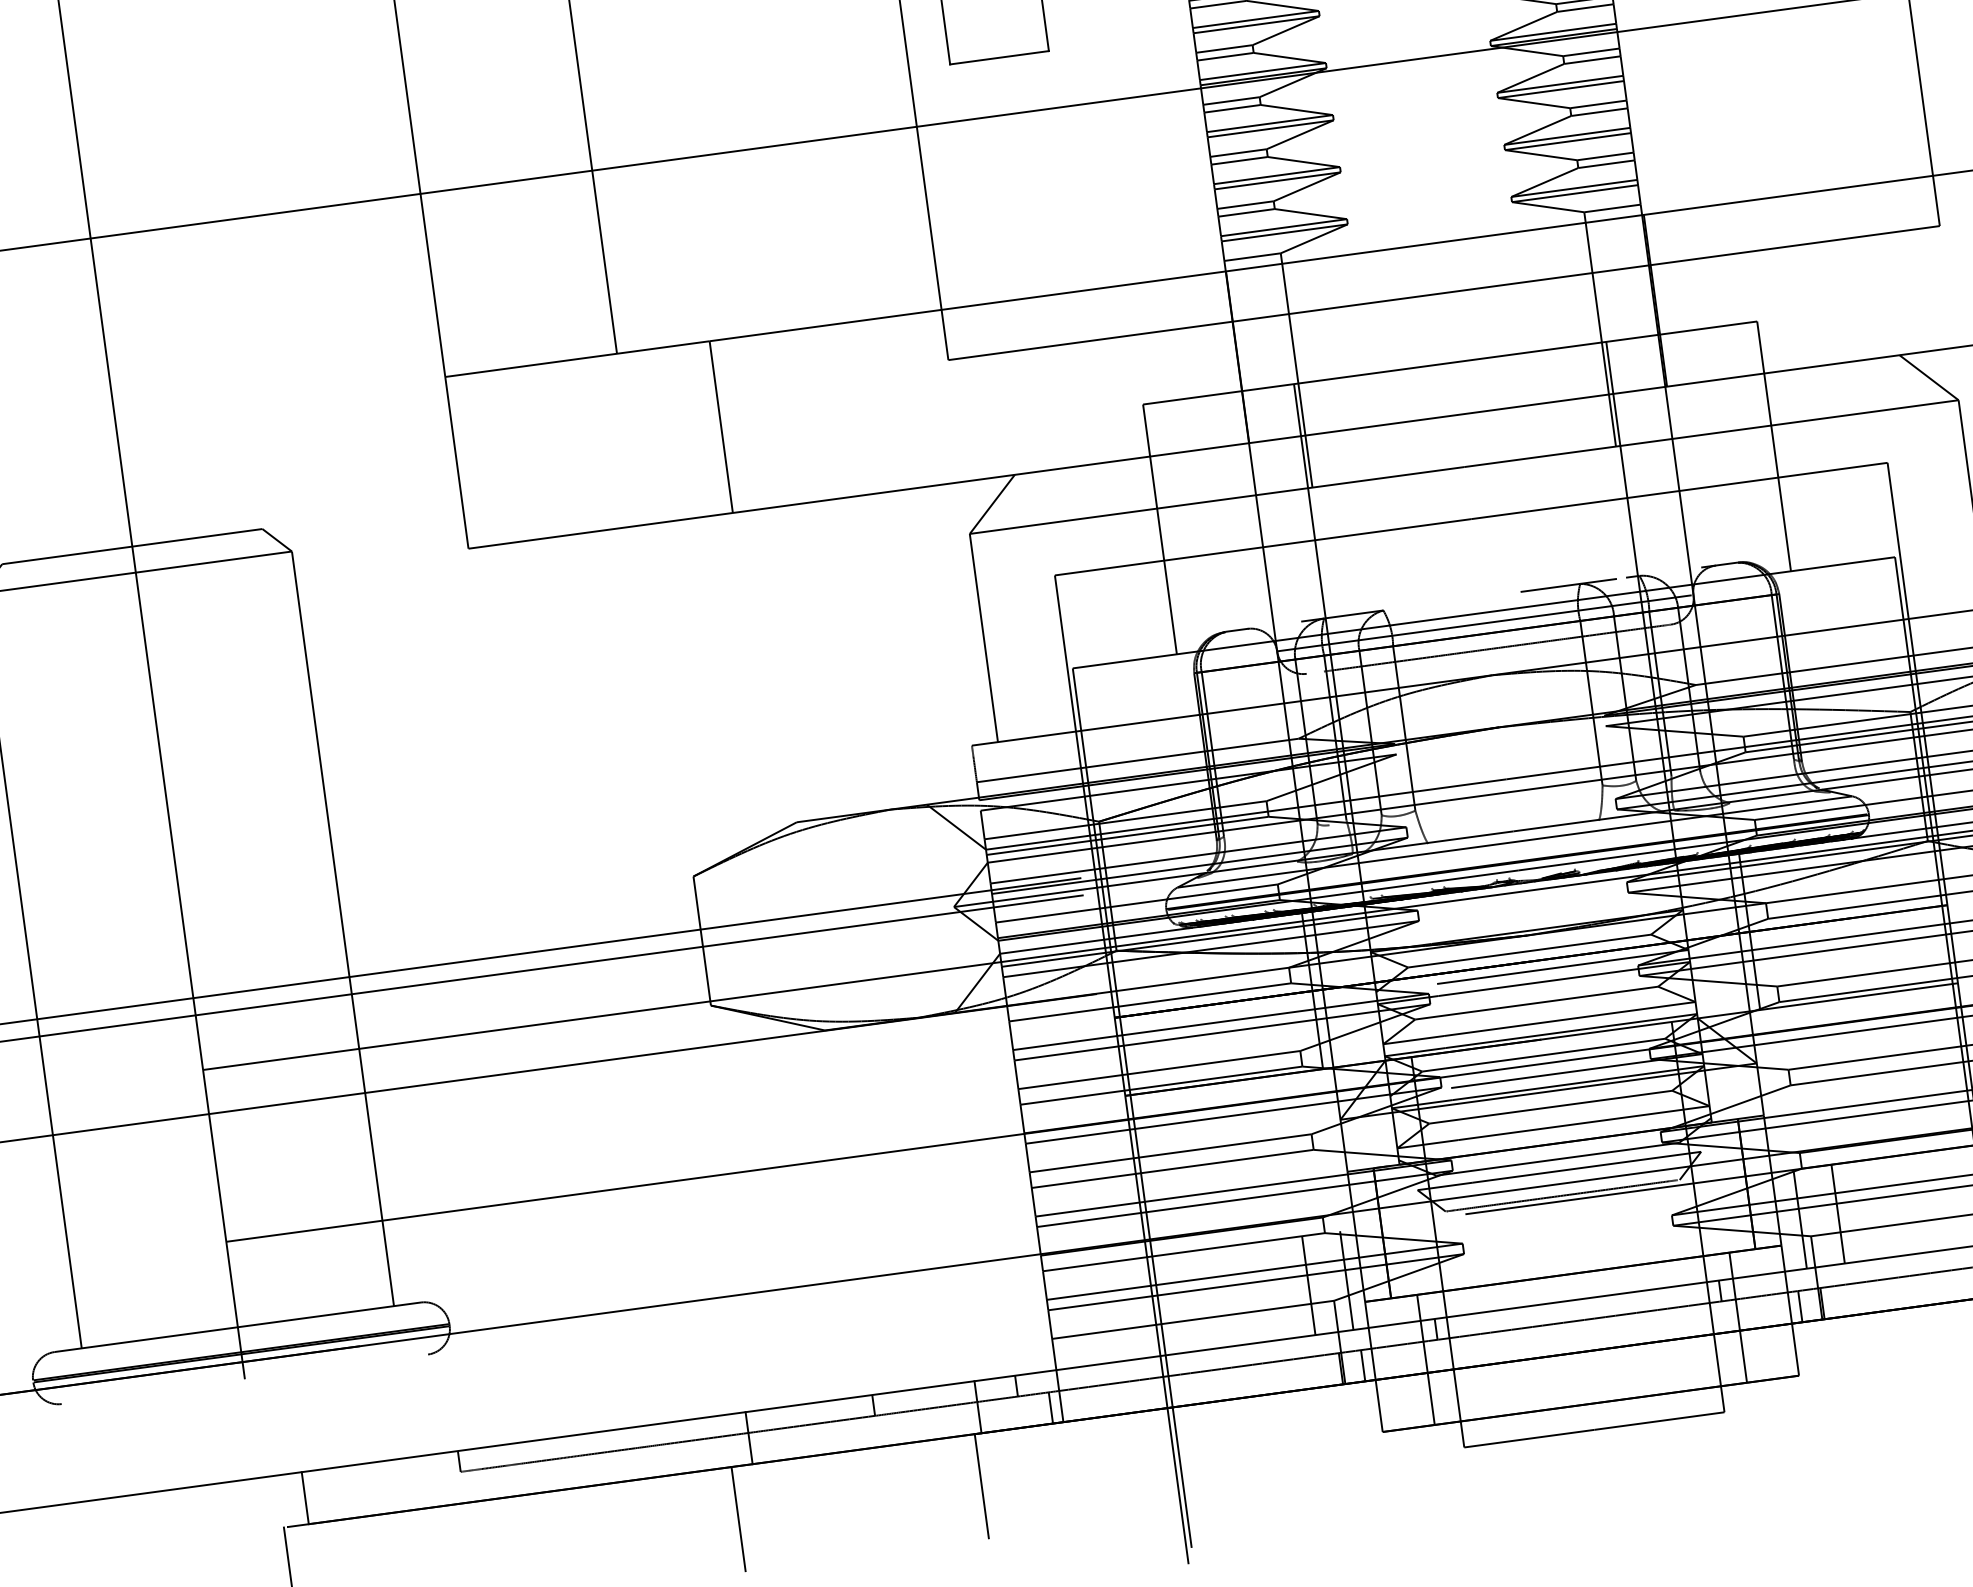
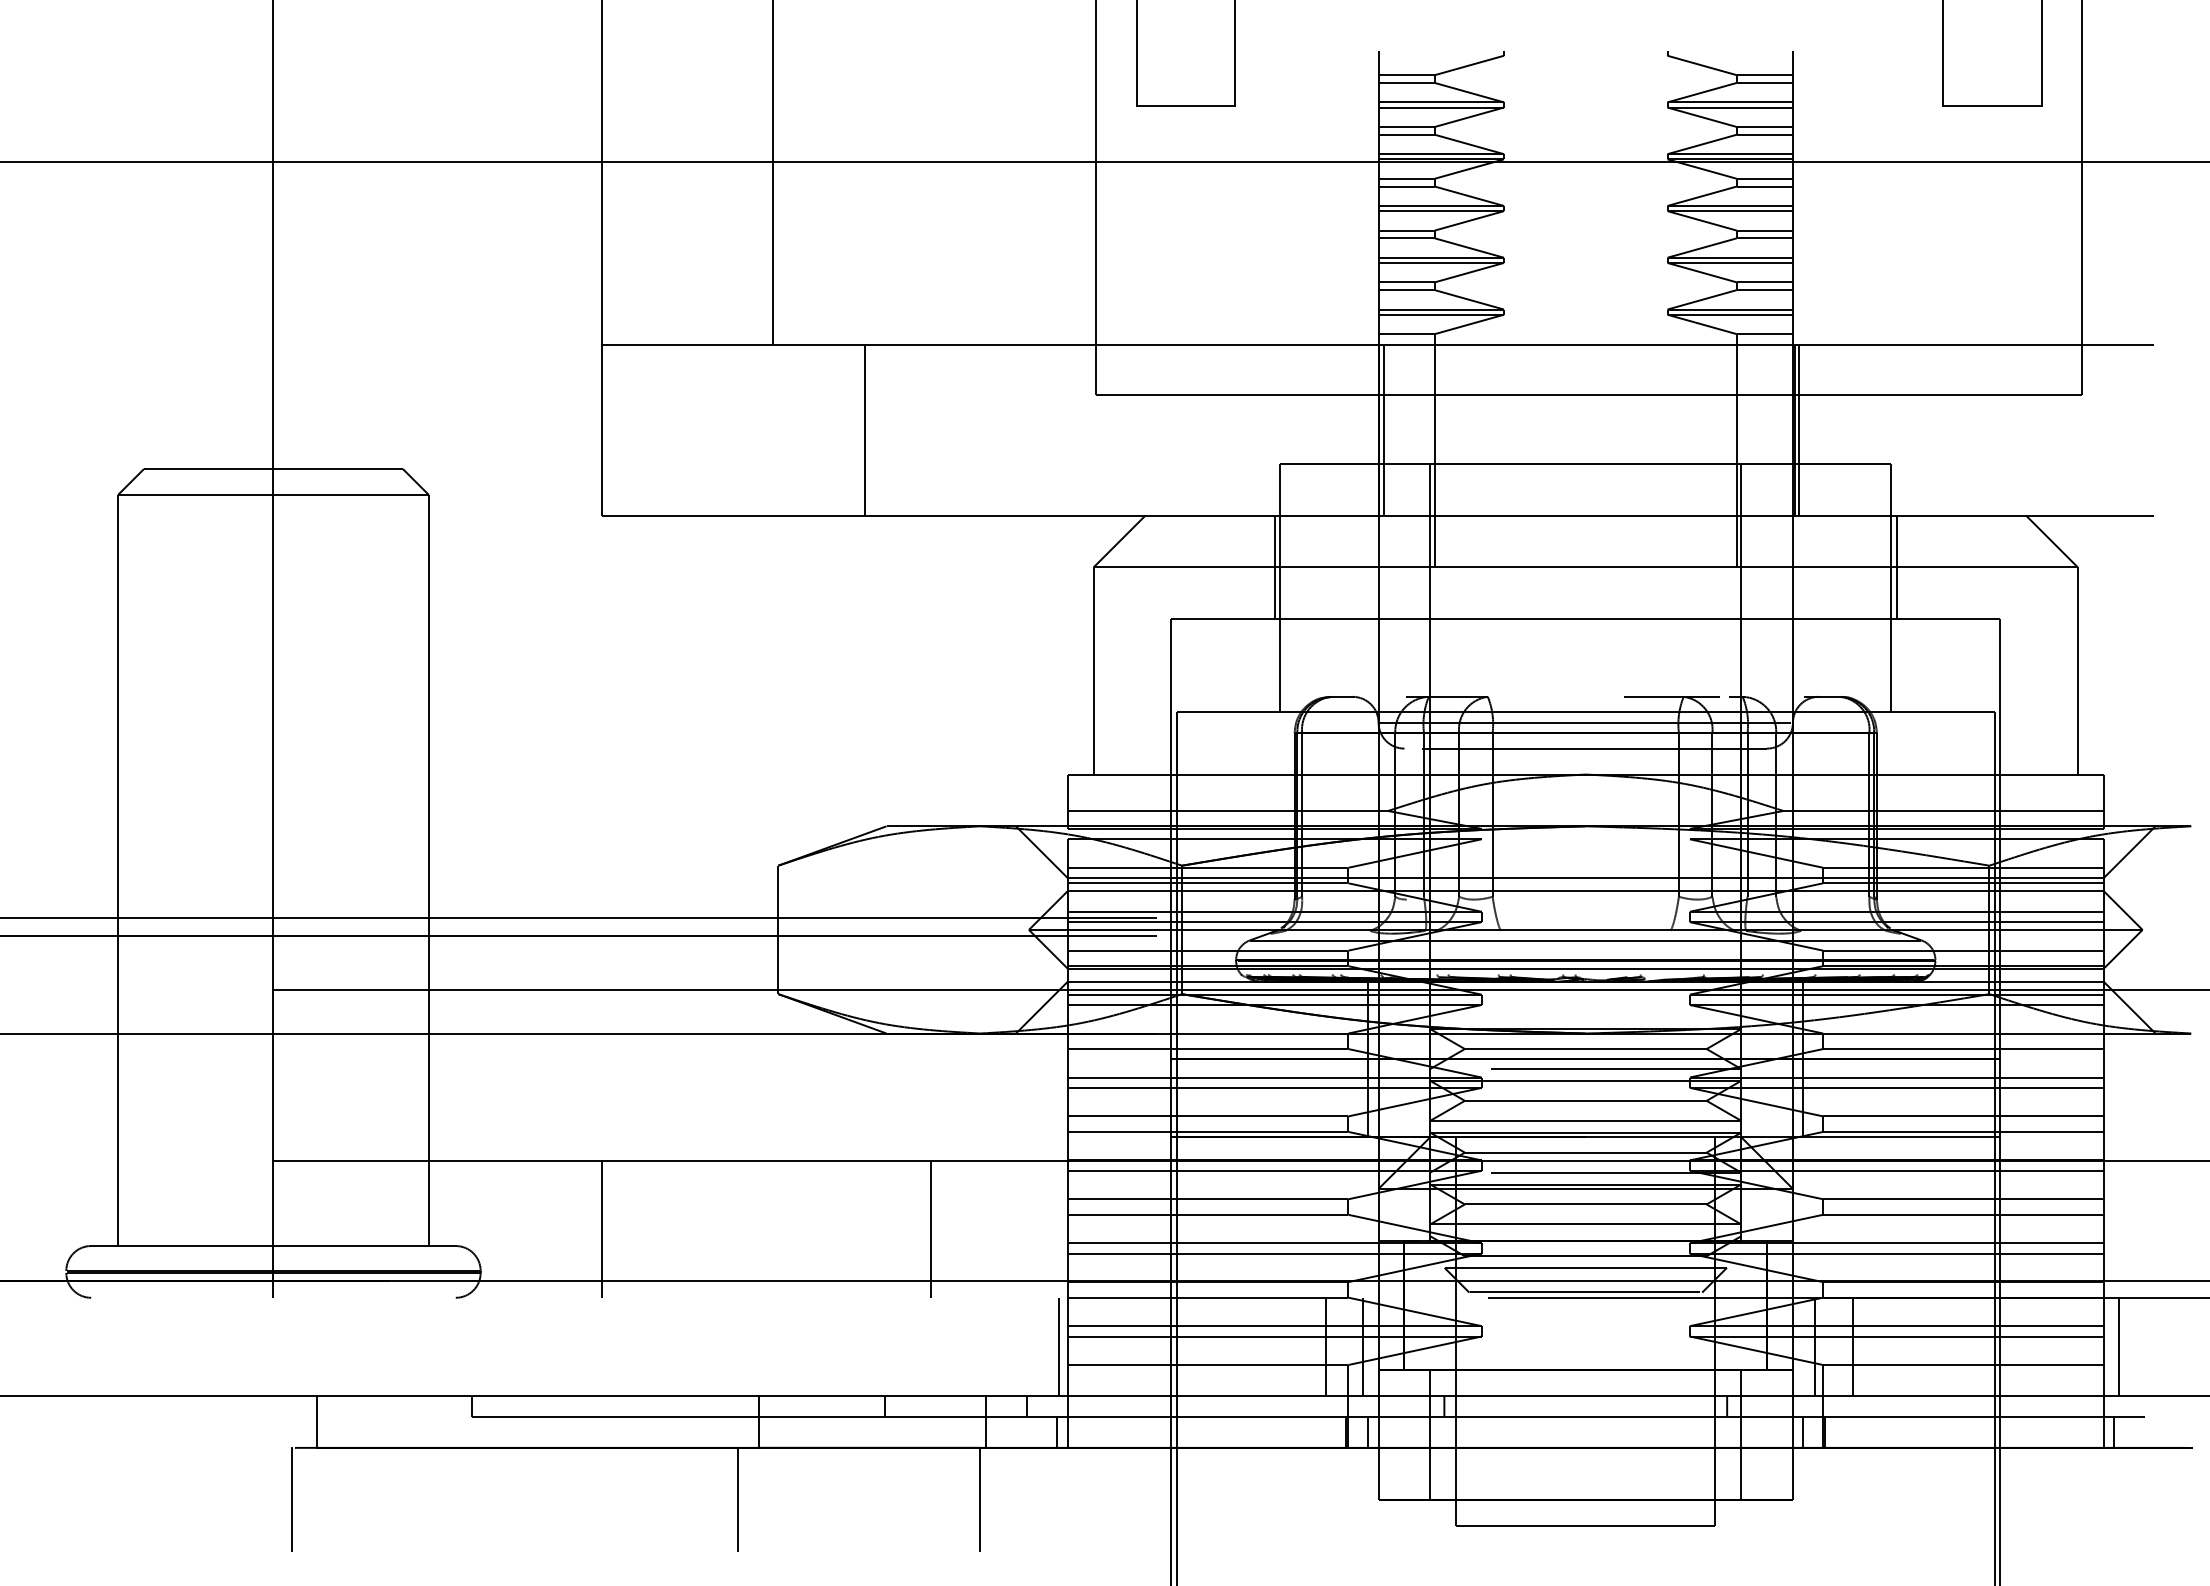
line: (1660, 299) -> (1799, 429), added
line: (1242, 356) -> (1383, 429), added
line: (1776, 425) -> (1896, 567), added
line: (1152, 509) -> (1275, 567), added
line: (896, 1220) -> (931, 1228), added
line: (566, 1264) -> (602, 1228), added
line: (1040, 1321) -> (1058, 1346), added

